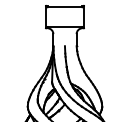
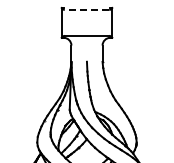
line: (64, 7) -> (86, 9), solid -> dashed

